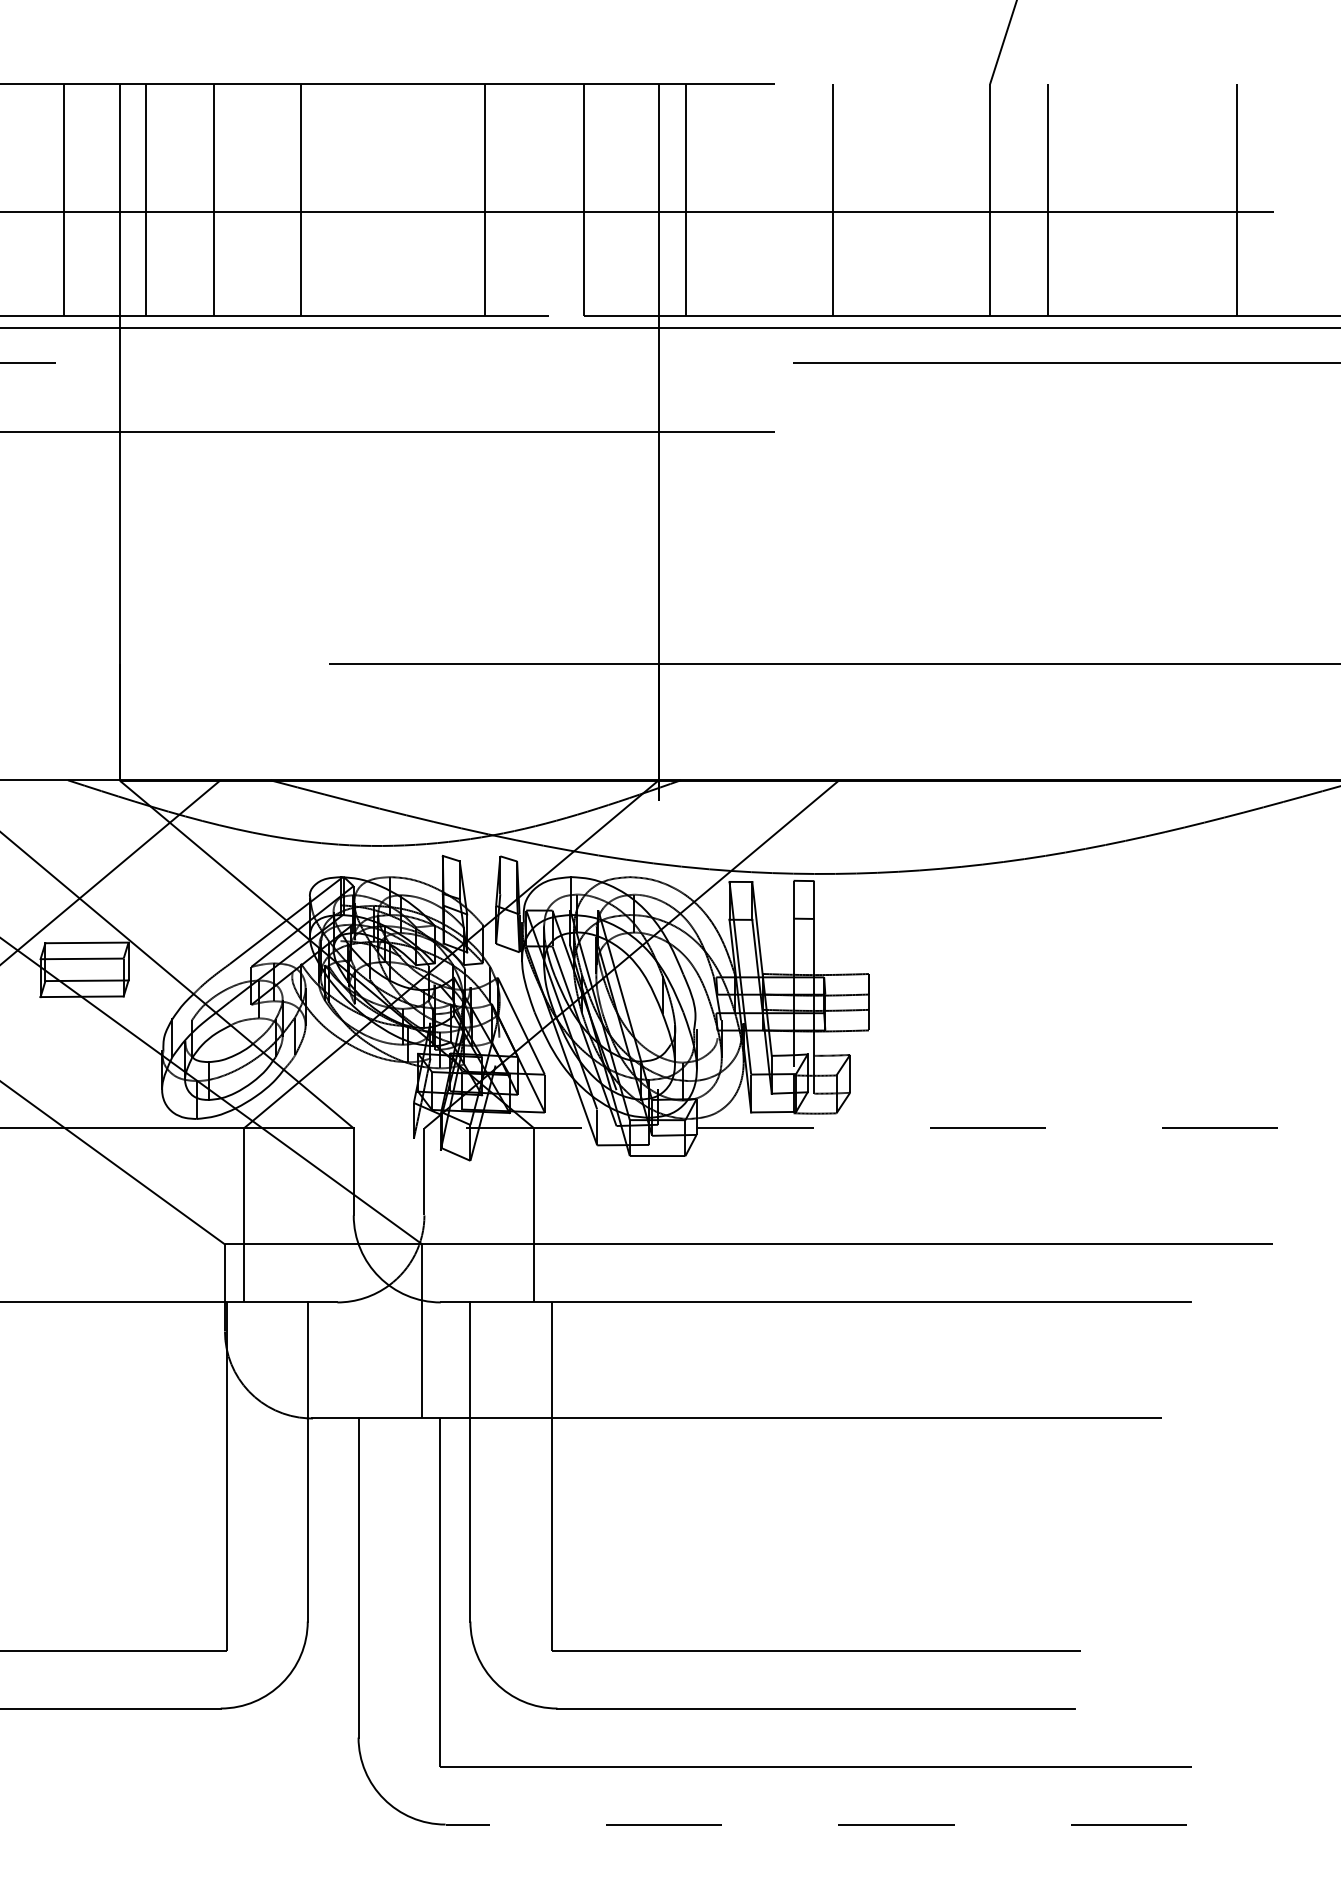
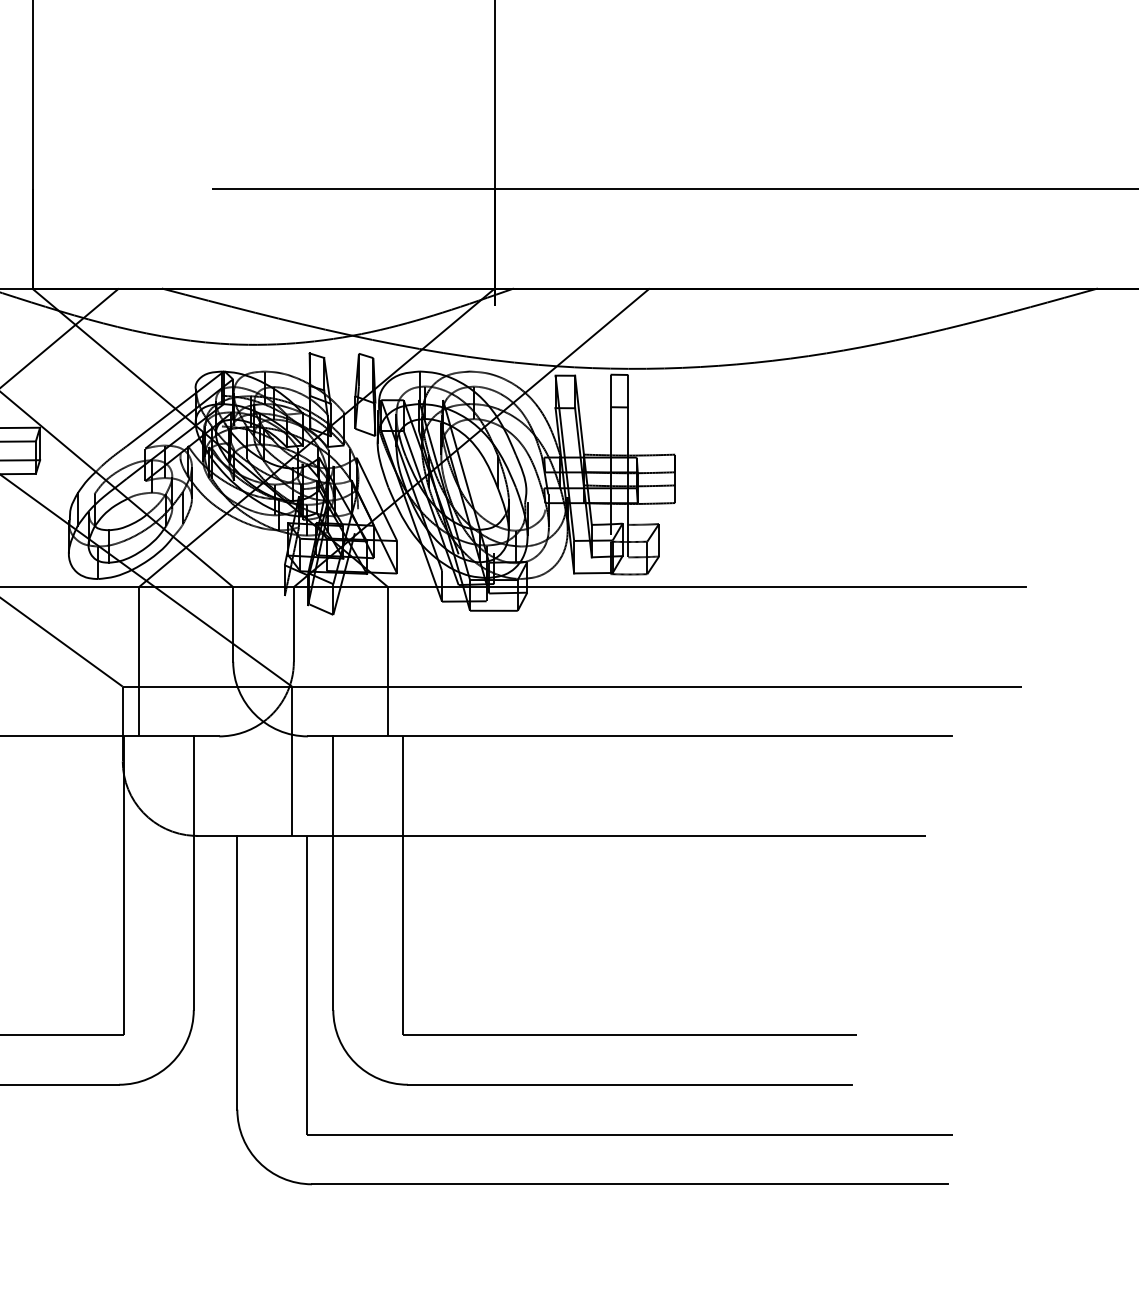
line: (815, 1128) -> (629, 587), dashed -> solid
line: (815, 1824) -> (629, 1184), dashed -> solid

